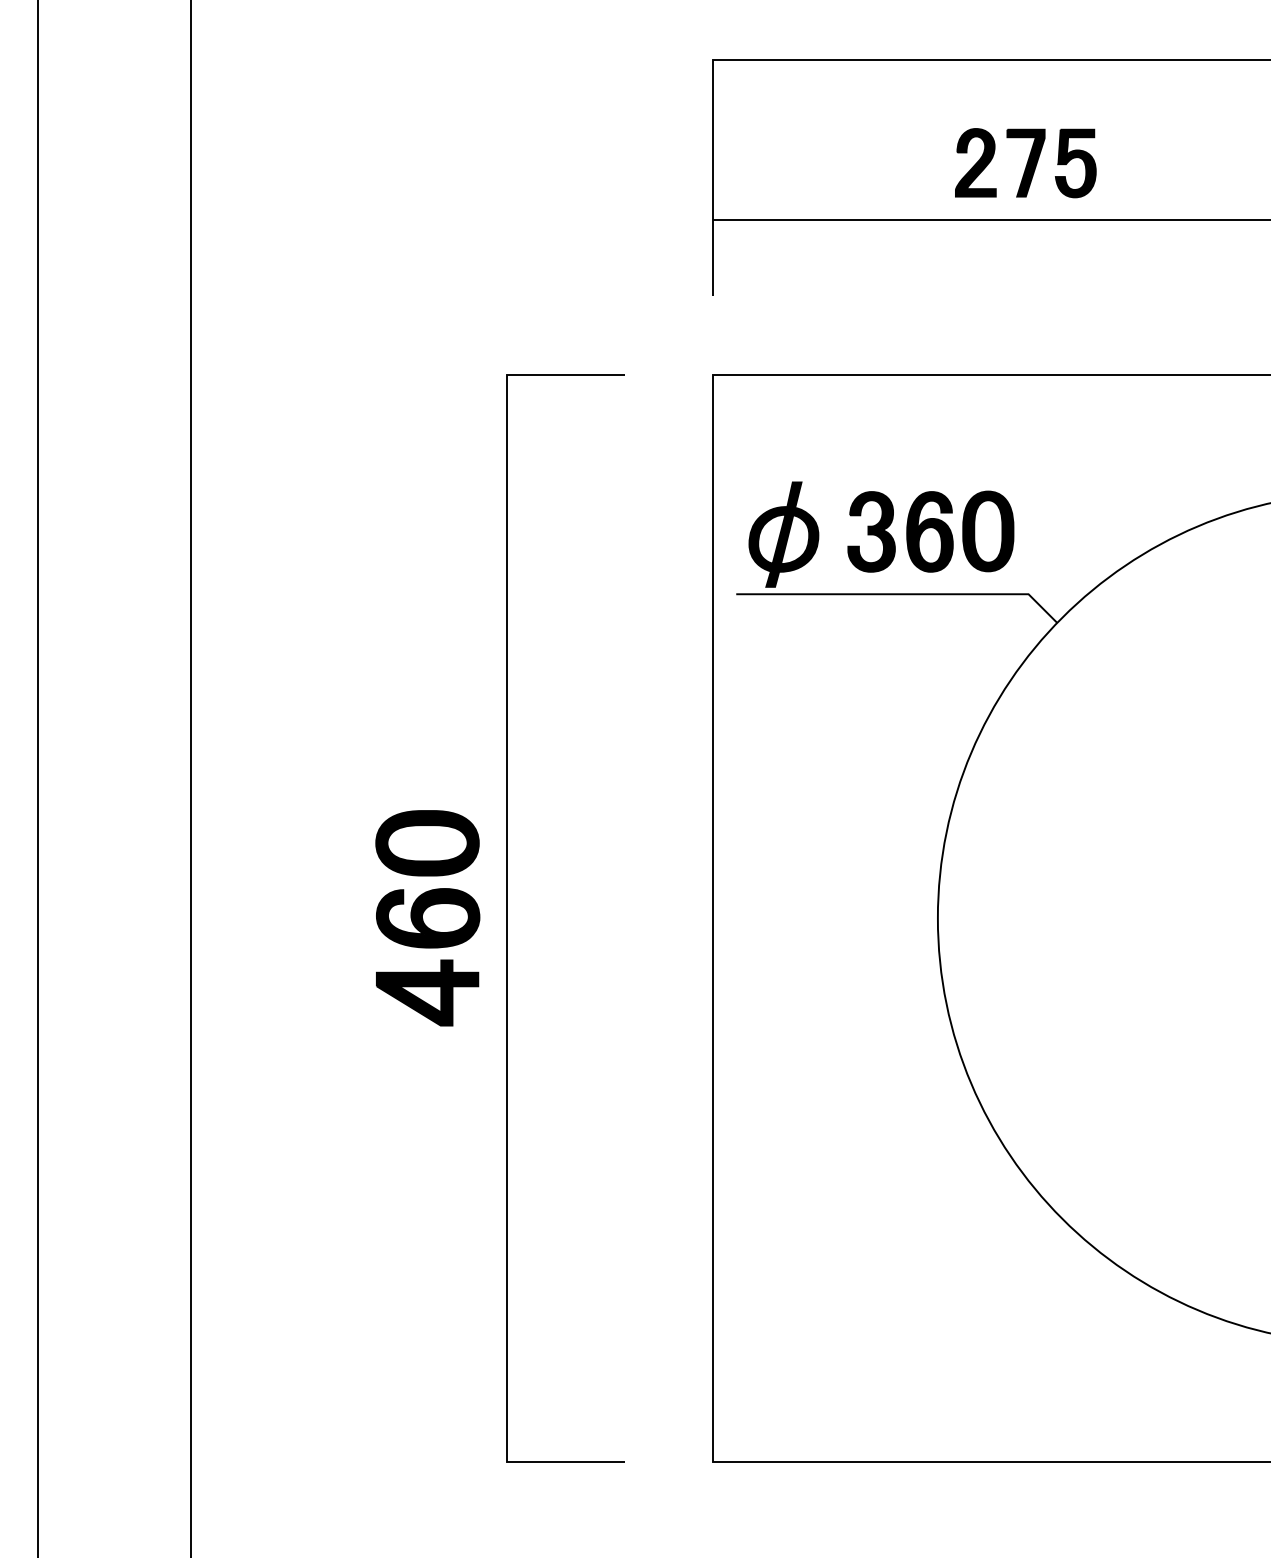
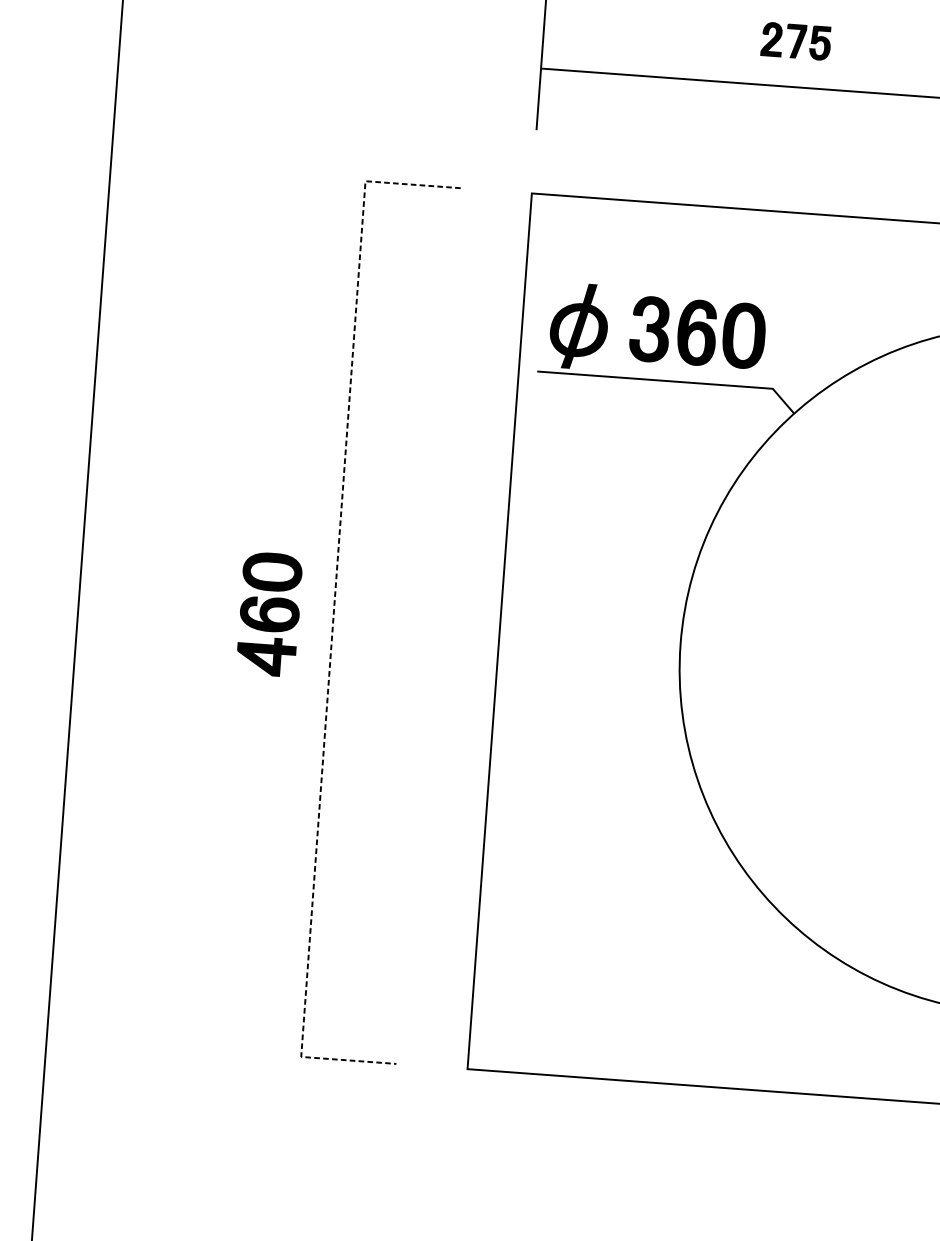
part: (1025, 163) -> (795, 41), size x0.6
part: (427, 918) -> (269, 614), size x0.7
line: (507, 918) -> (333, 619), solid -> dashed

